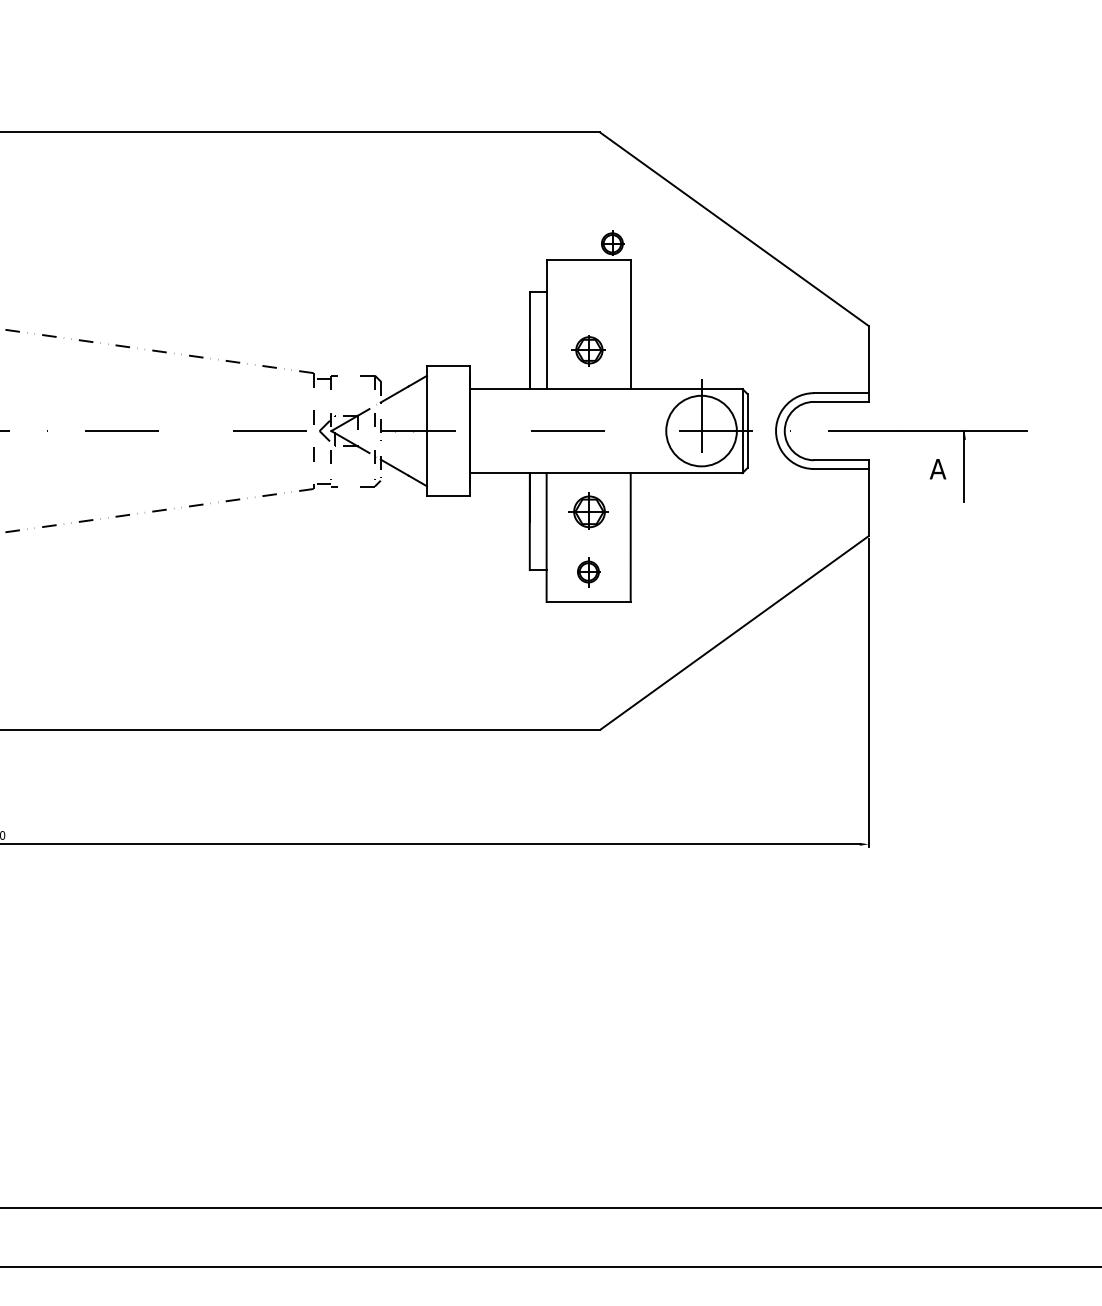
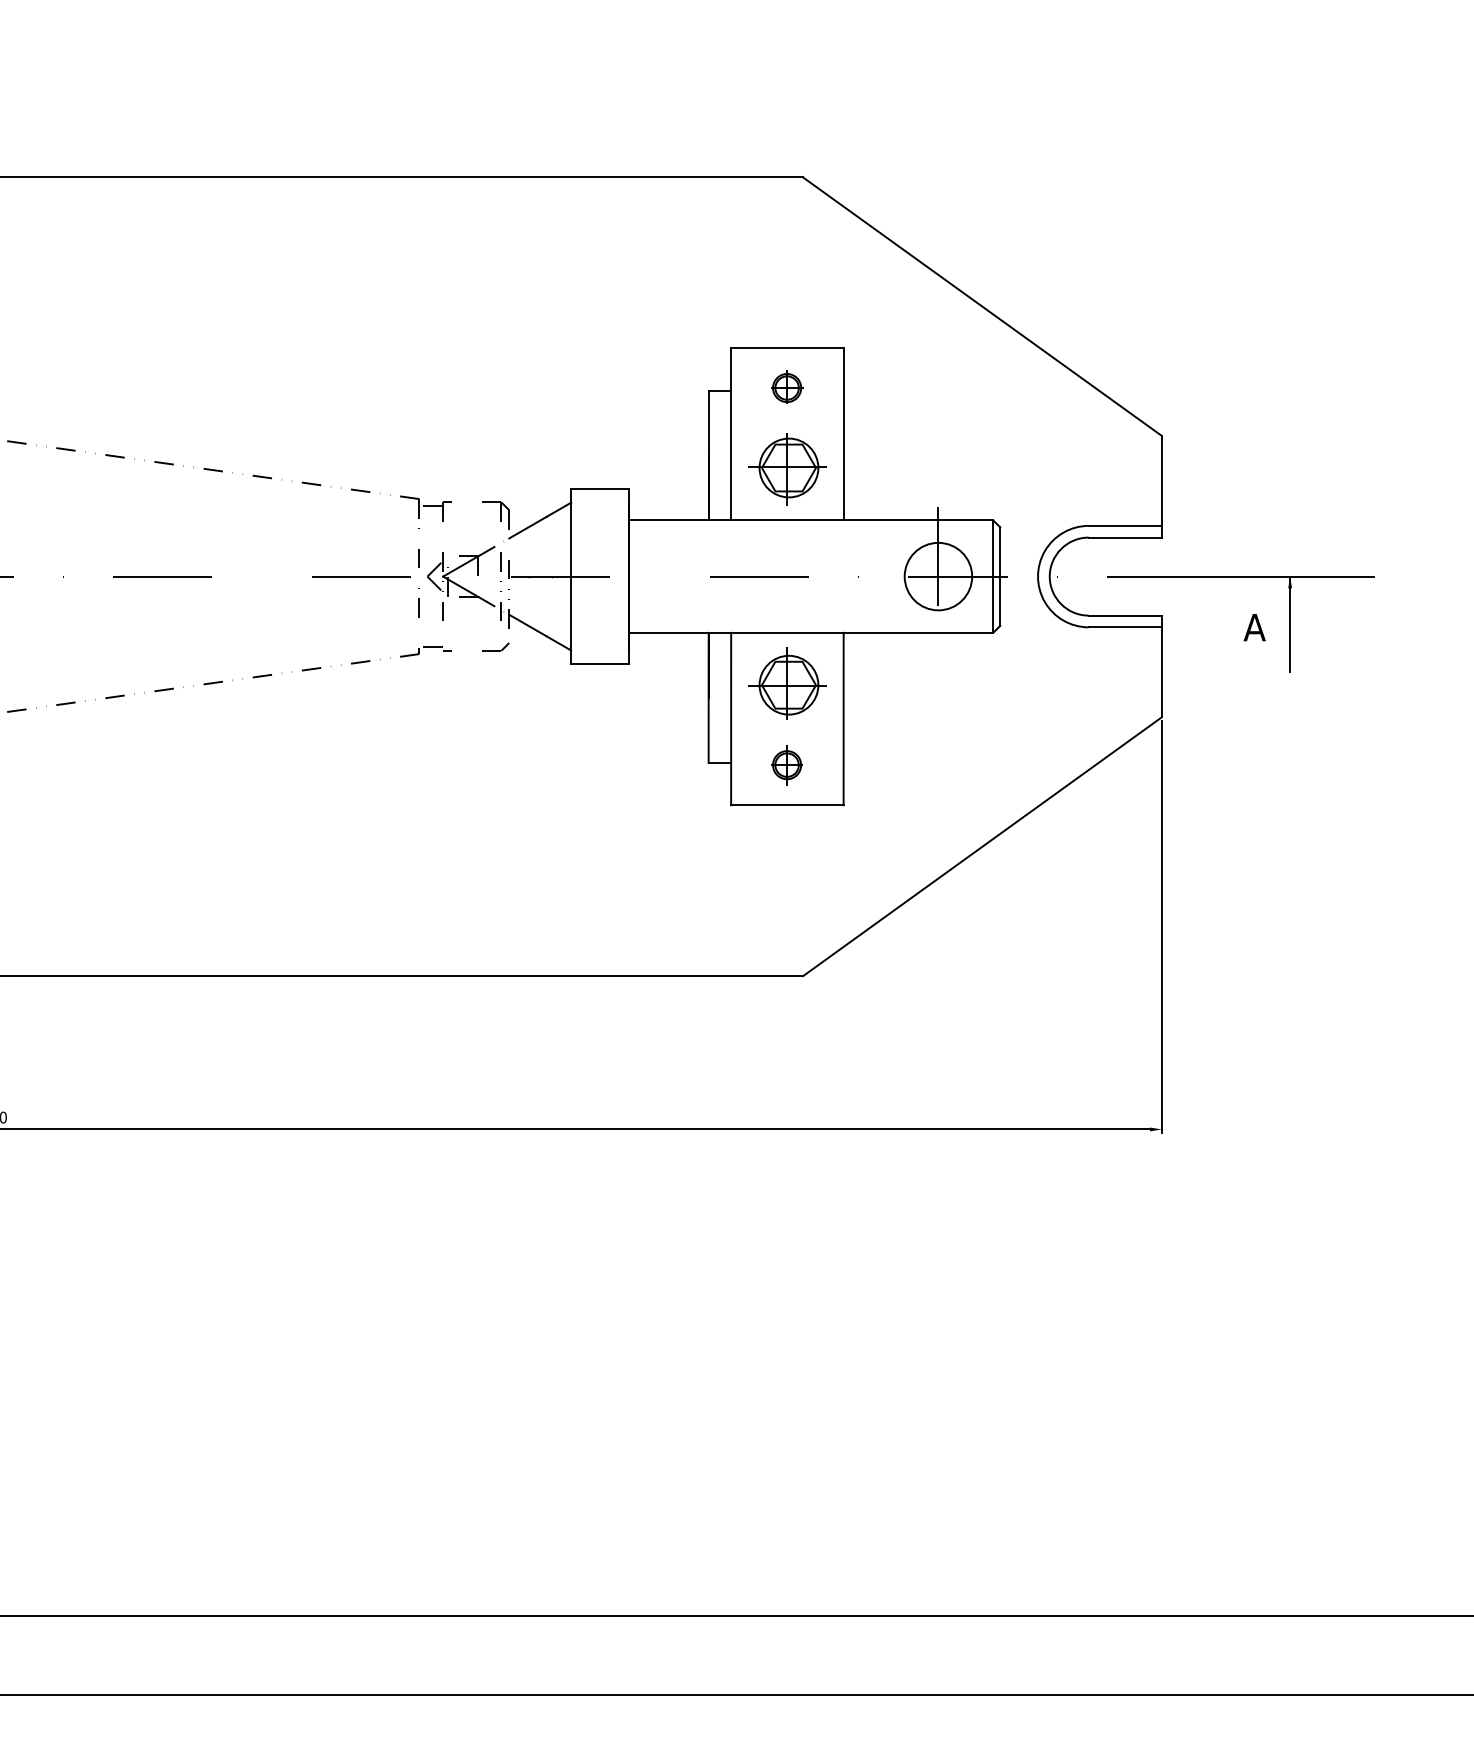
part: (612, 242) -> (787, 386), moved
part: (588, 351) -> (787, 469), size x1.67
circle: (701, 430) -> (938, 576), size x0.71
part: (588, 510) -> (787, 683), size x1.43

